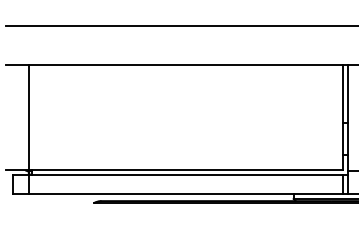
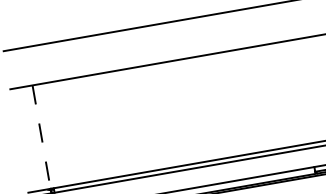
line: (28, 117) -> (41, 137), solid -> dashed

